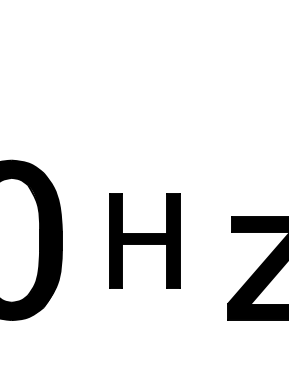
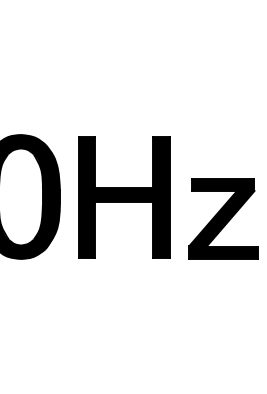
part: (144, 241) -> (124, 197), size x1.67

